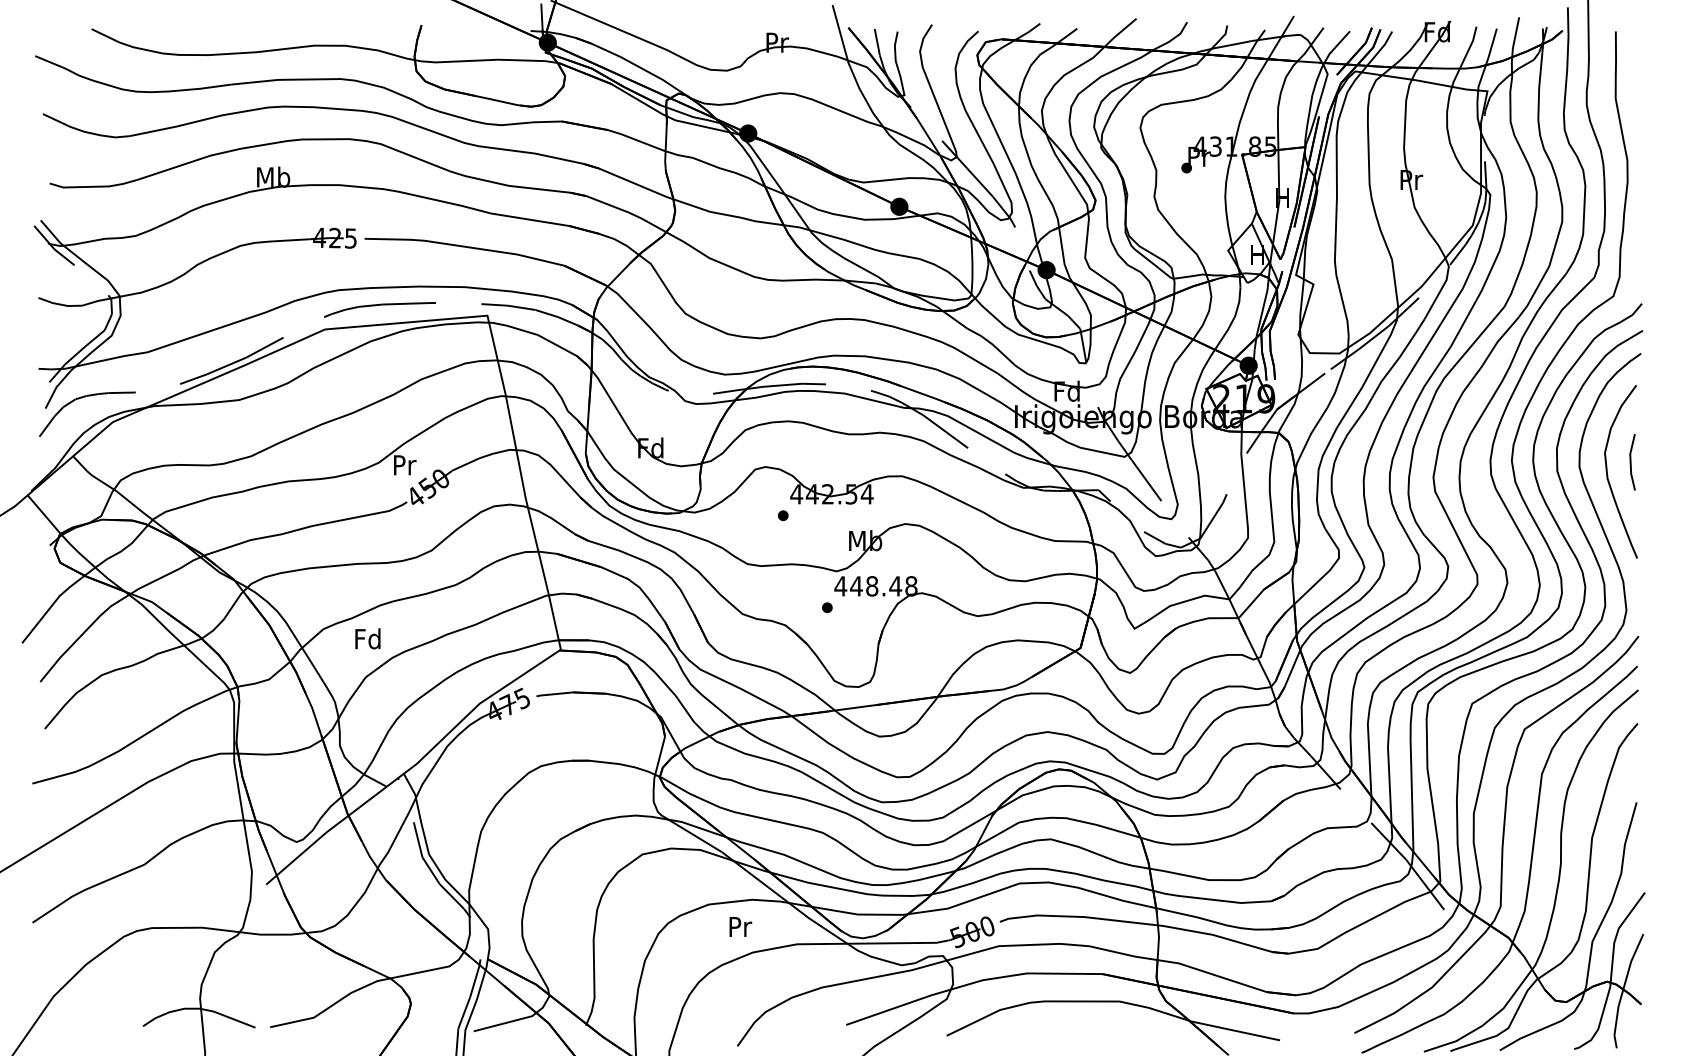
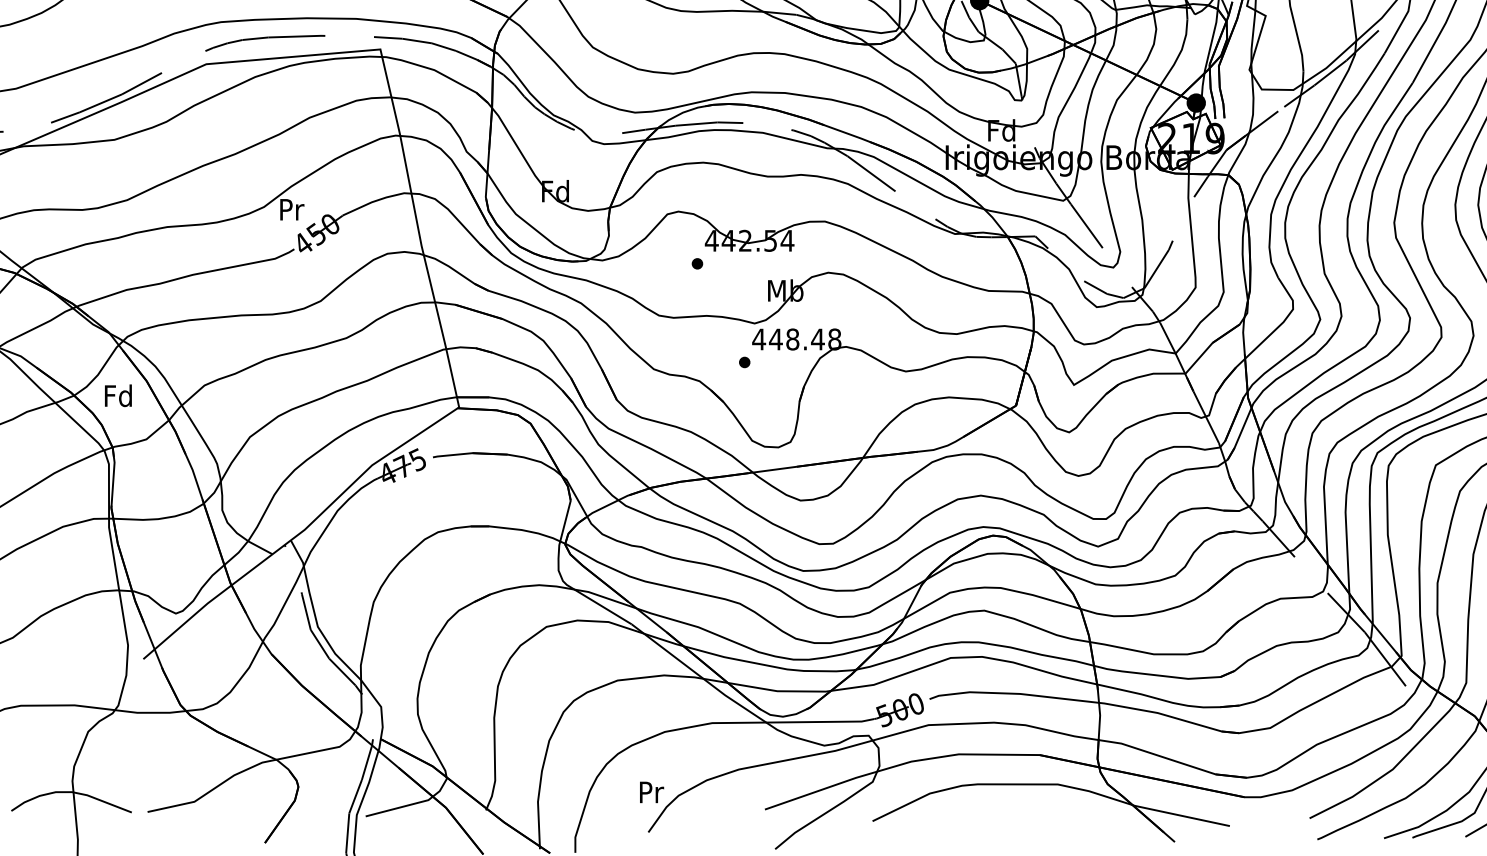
text: (367, 638) -> (117, 395), moved
text: (740, 926) -> (651, 791), moved

